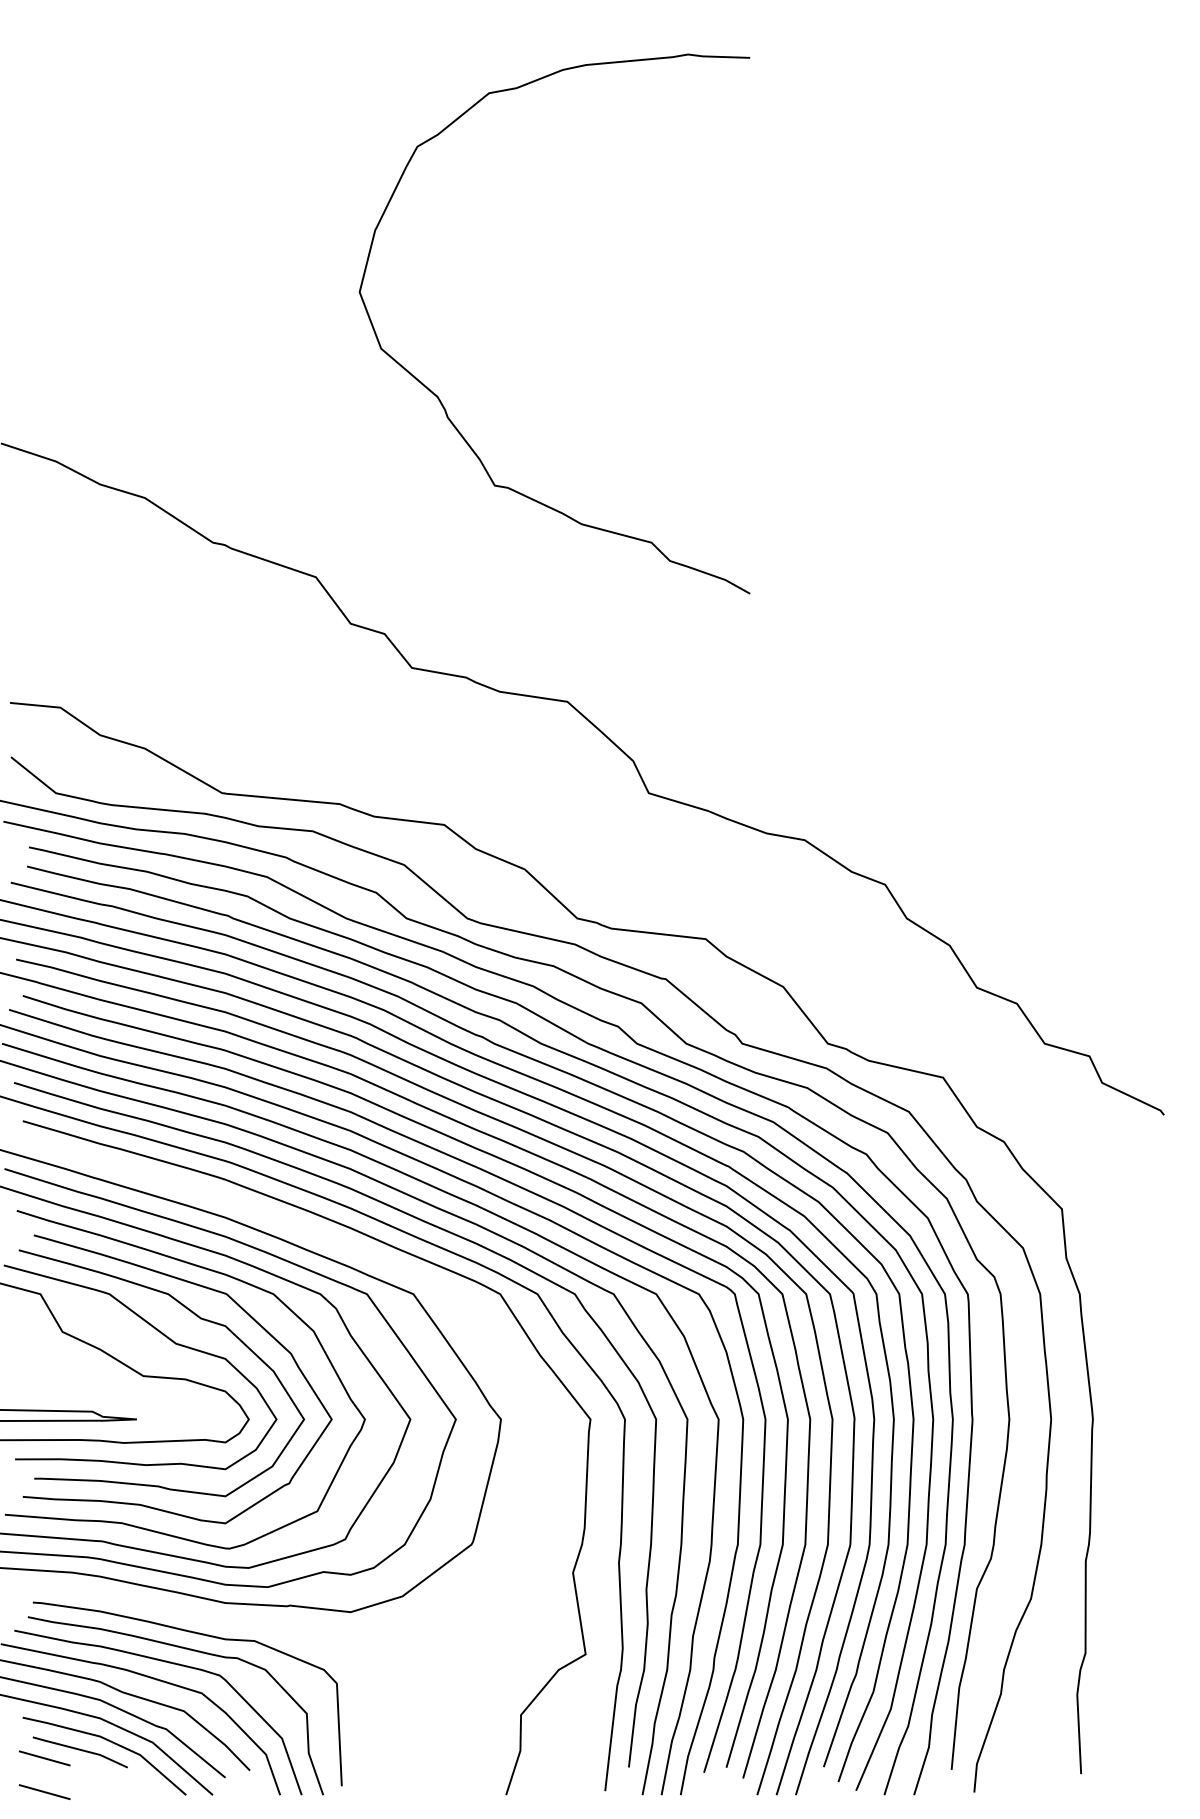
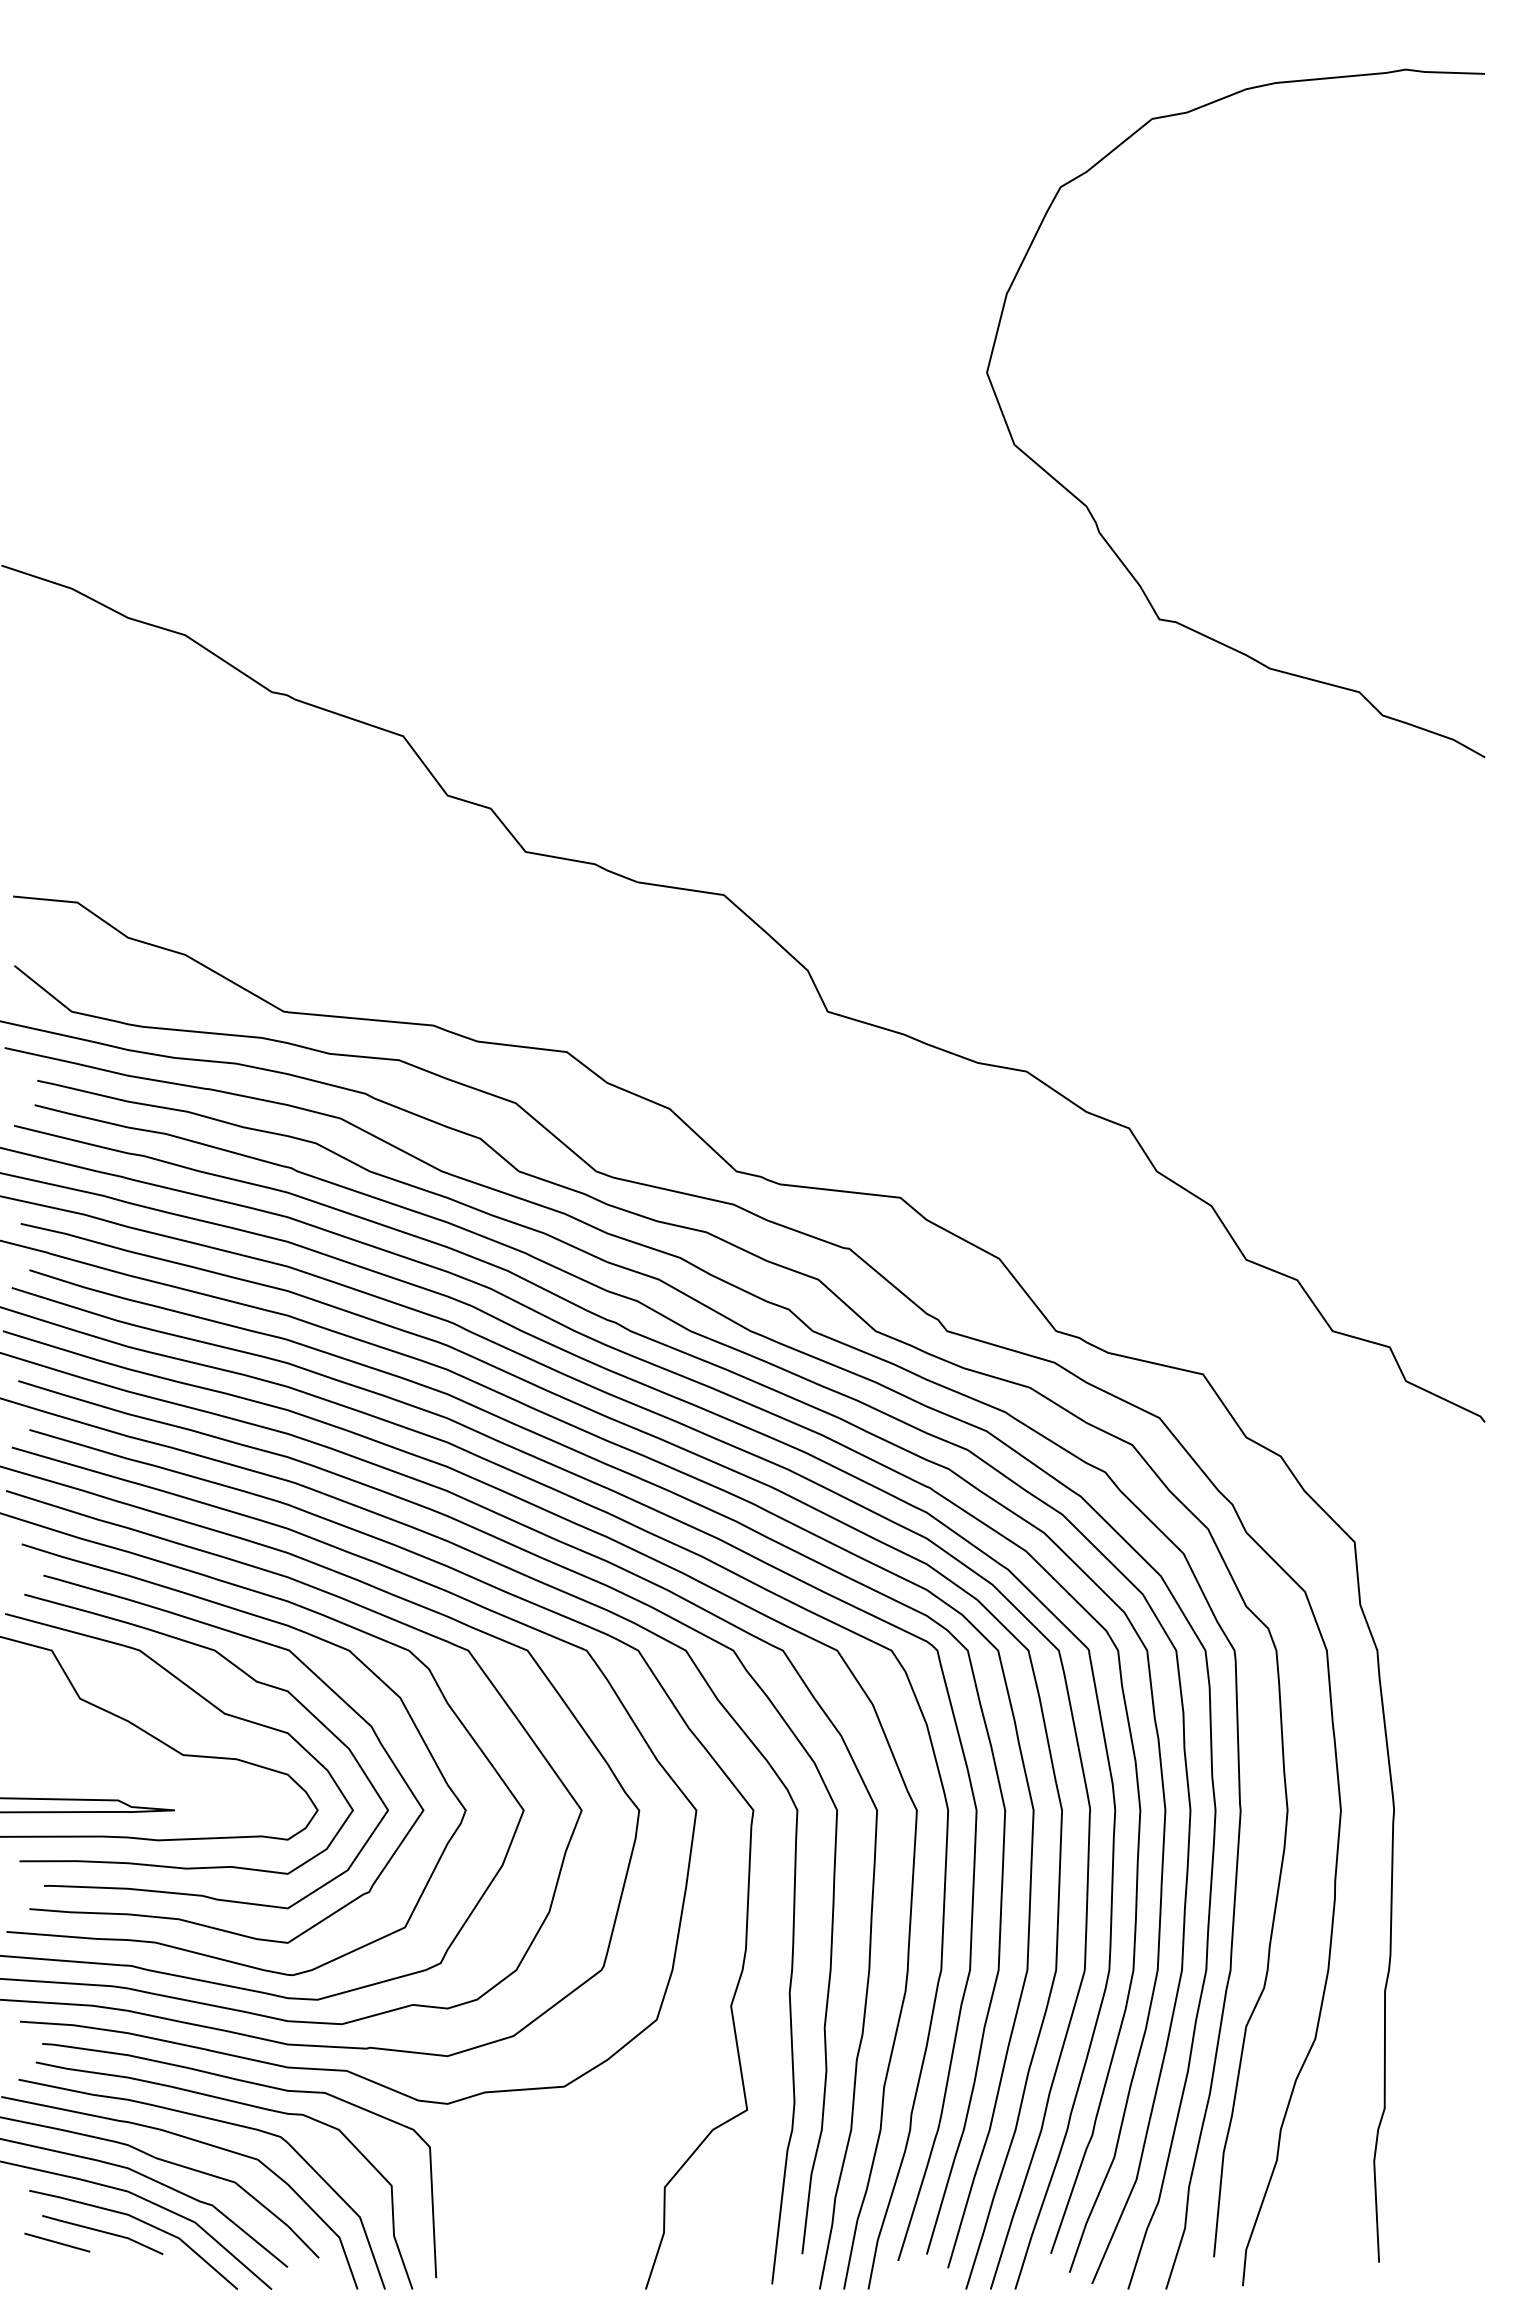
curve: (439, 397) -> (1088, 507), moved
curve: (336, 1243) -> (429, 1585), added
line: (44, 1792) -> (57, 2285), removed

